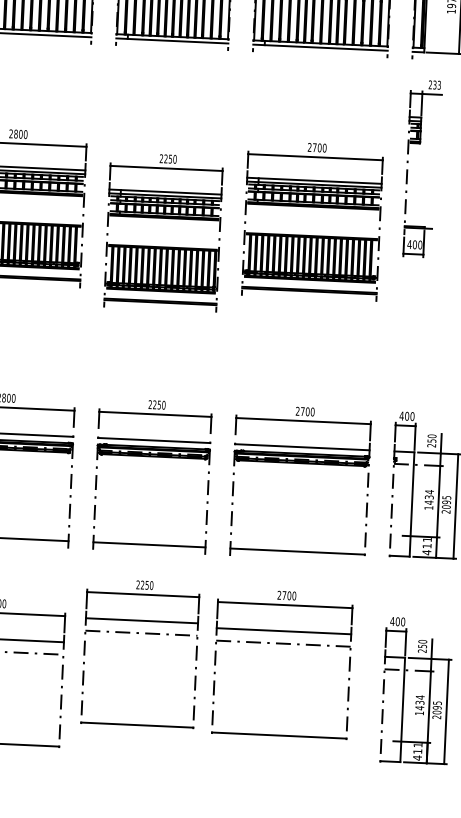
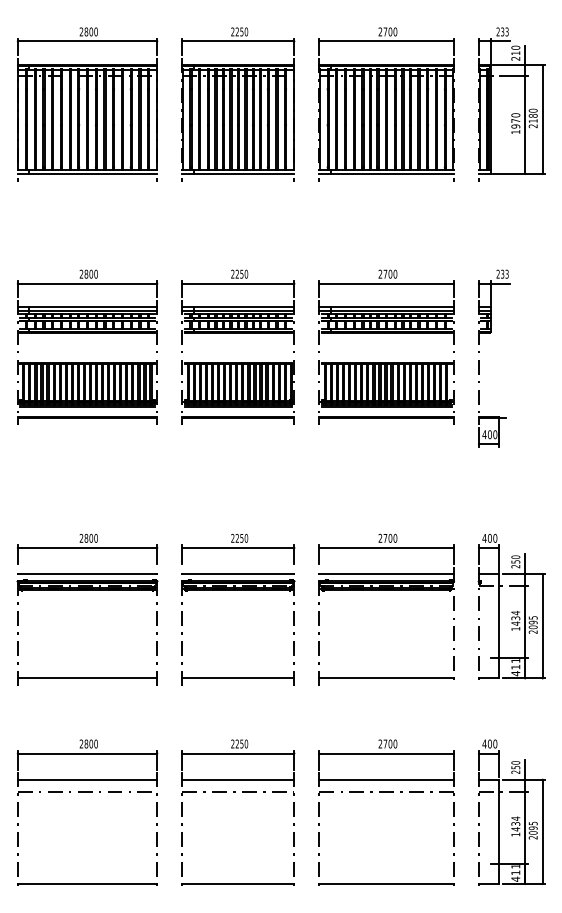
part: (407, 170) -> (479, 360), moved
part: (164, 218) -> (238, 333), moved
part: (138, 633) -> (235, 792), moved
part: (283, 644) -> (386, 792), moved

